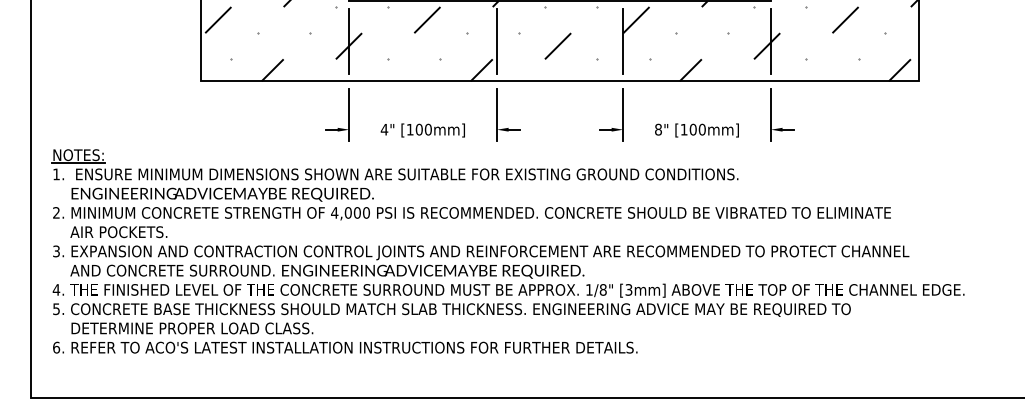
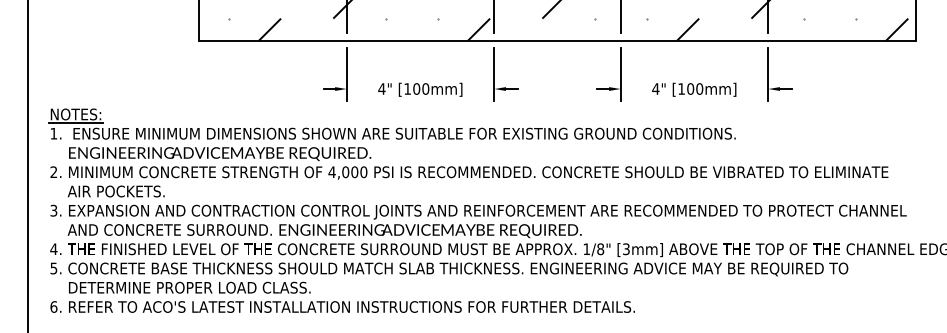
text: (658, 129) -> (655, 88), 8" -> 4"

